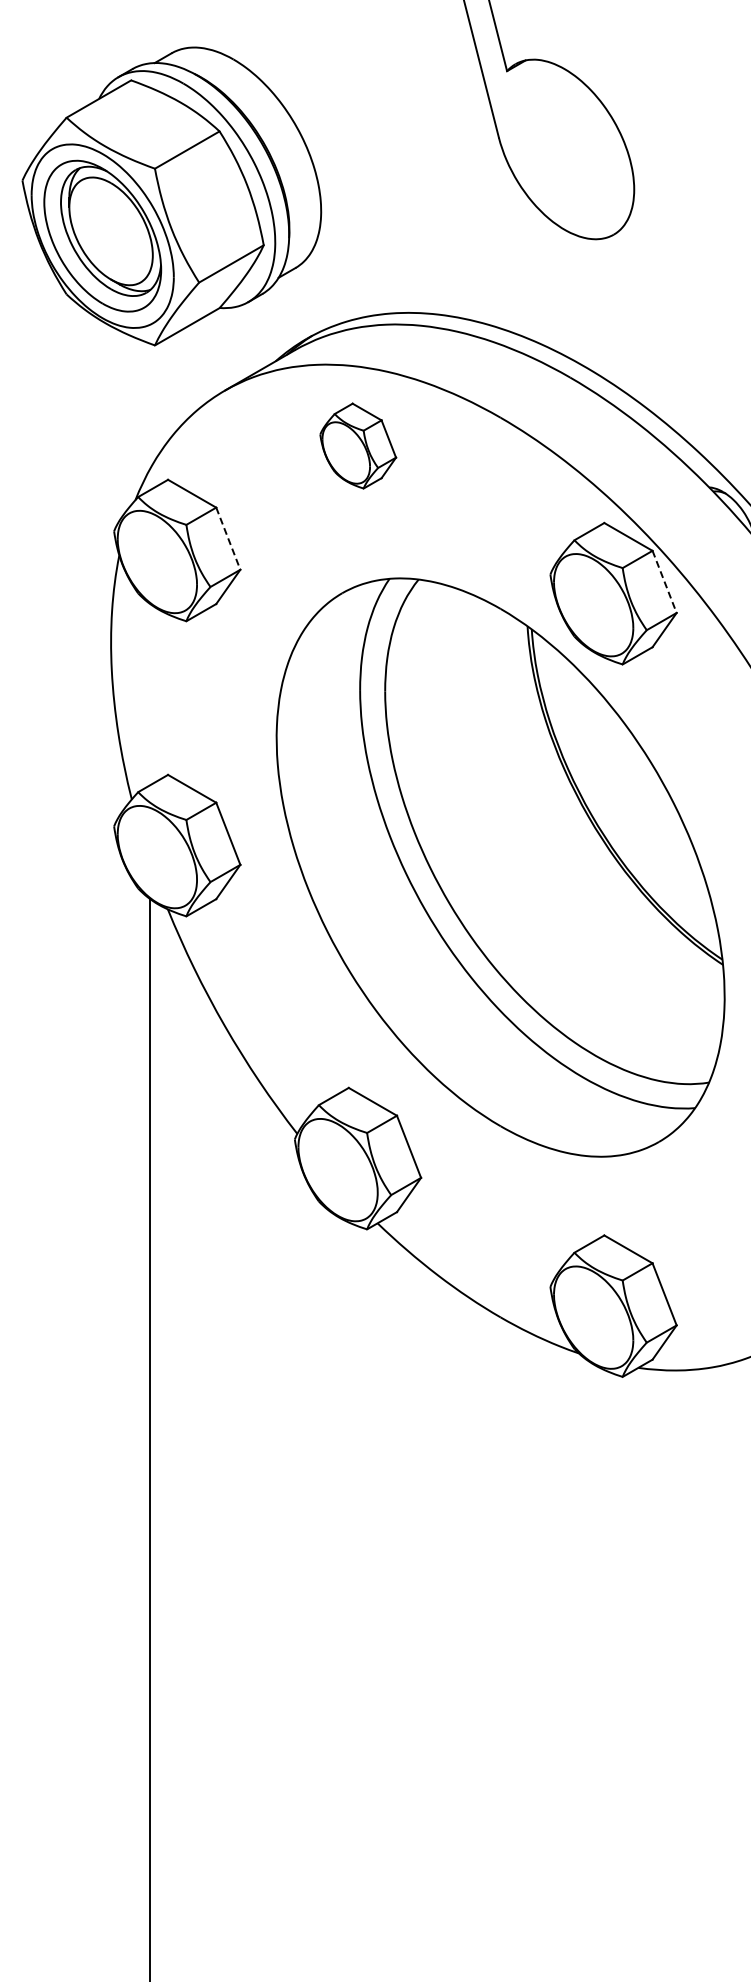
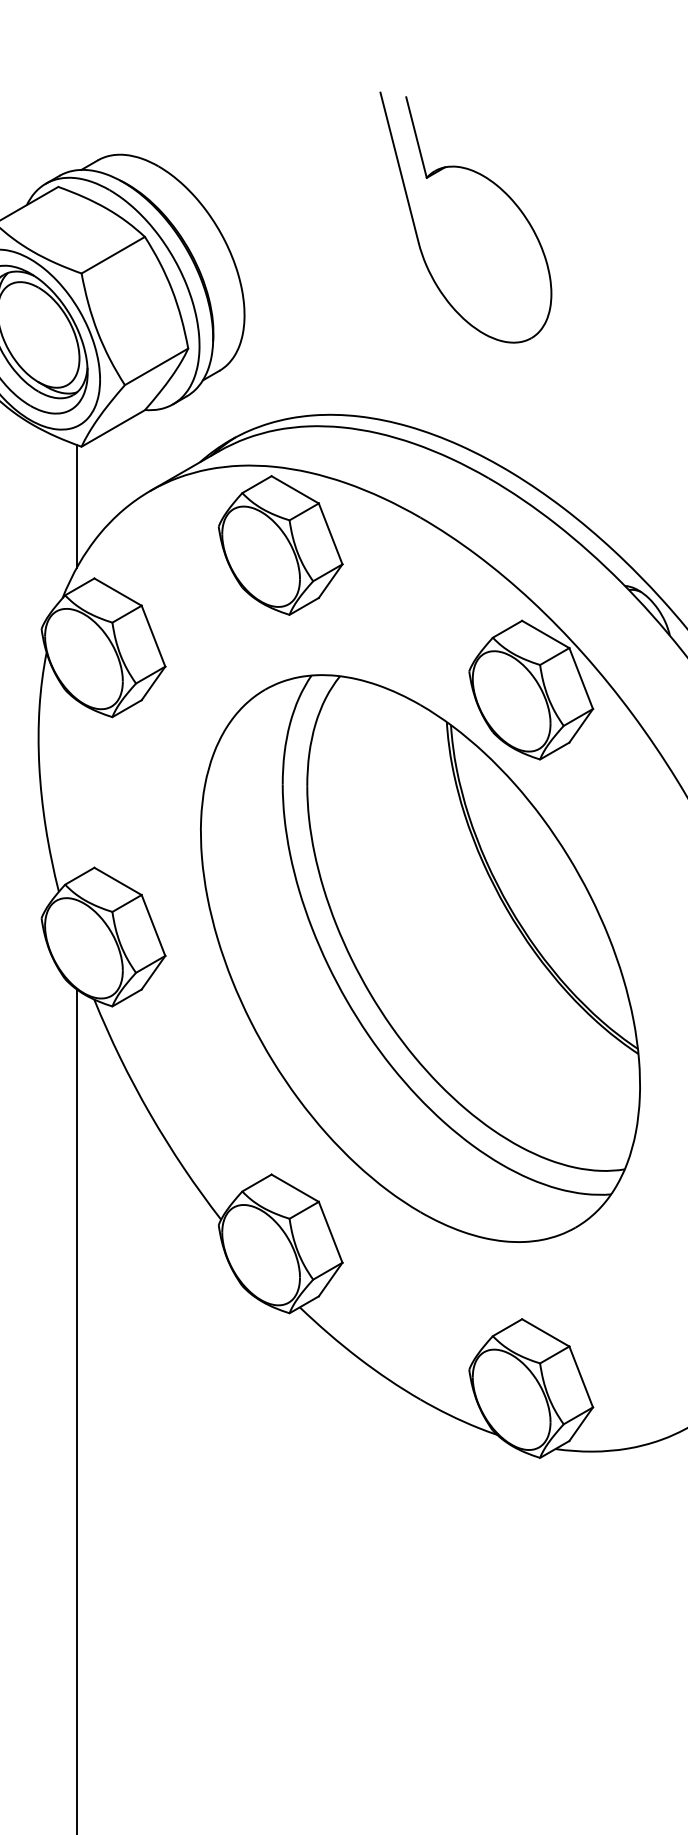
line: (150, 406) -> (77, 506), added
part: (358, 445) -> (281, 544), size x1.67
line: (228, 539) -> (153, 636), dashed -> solid
line: (664, 582) -> (581, 679), dashed -> solid

